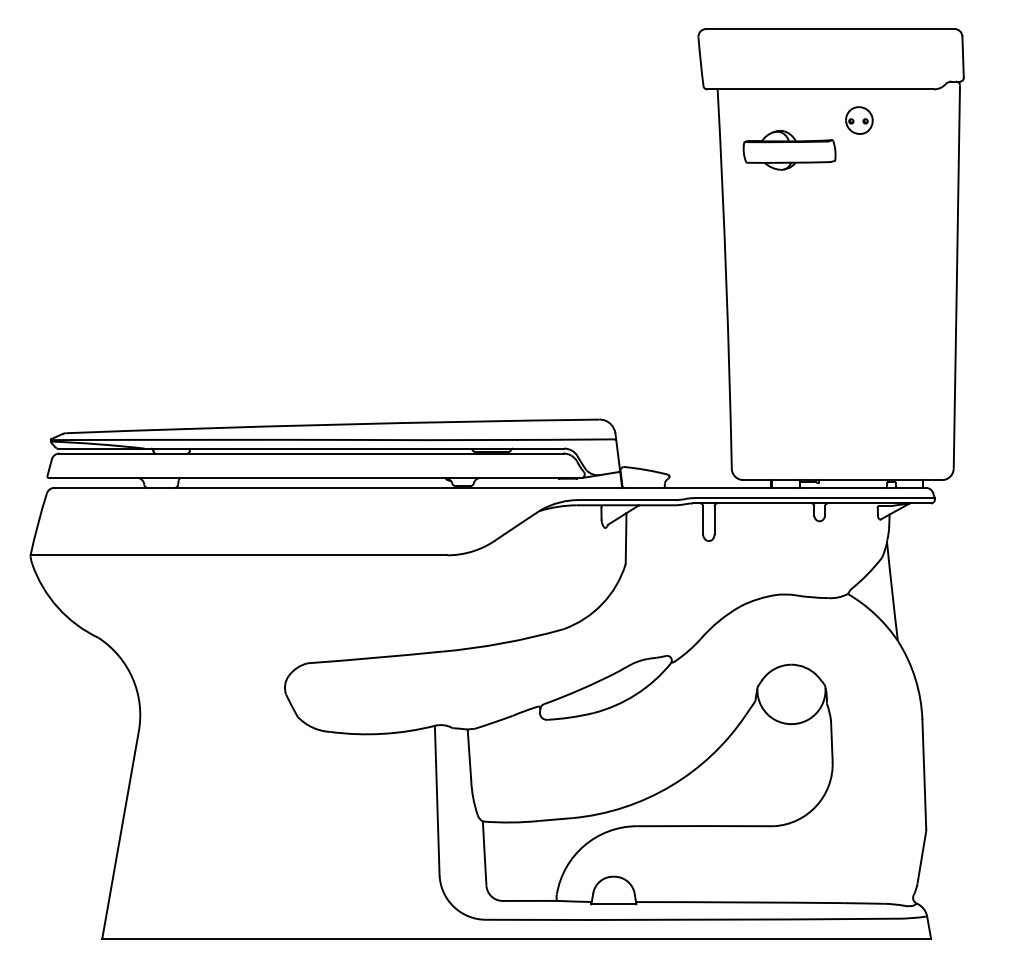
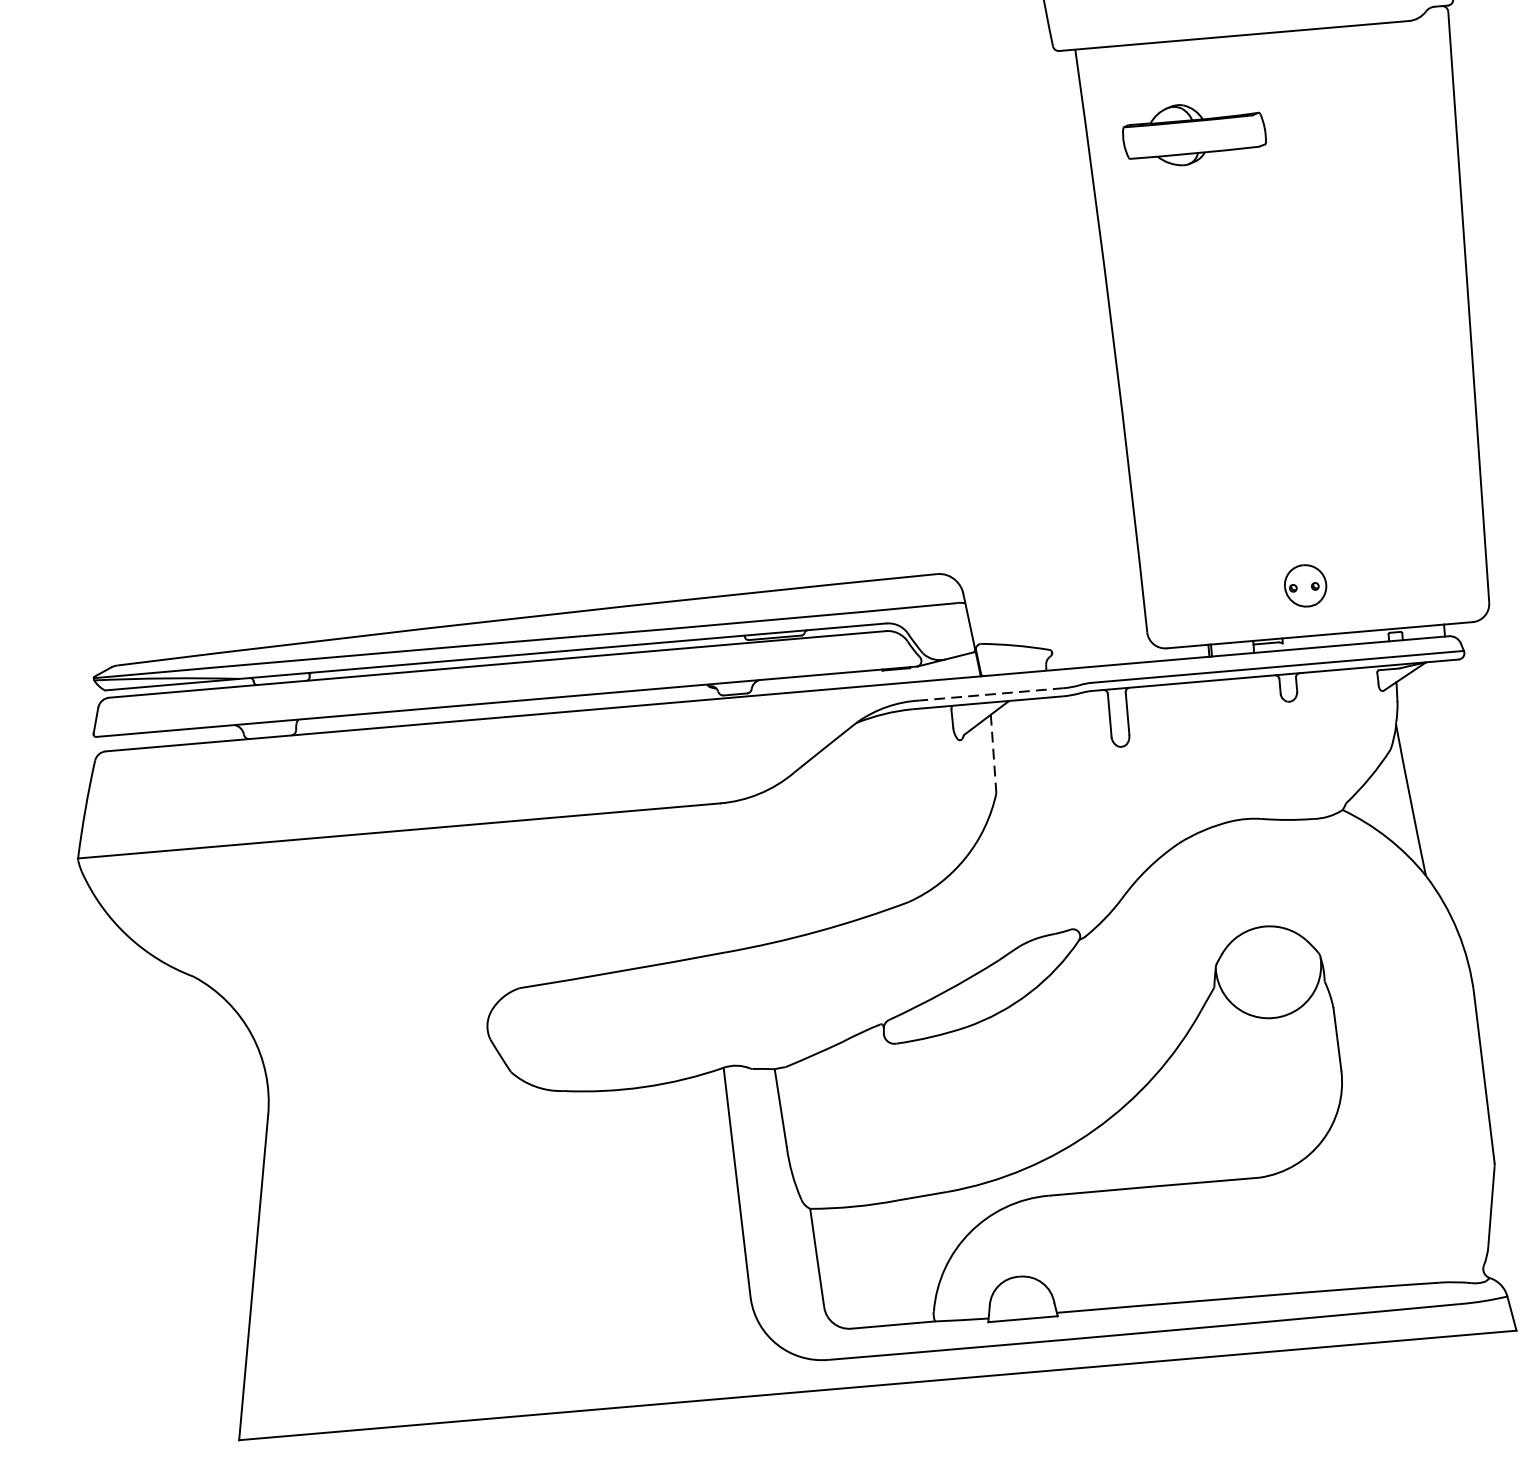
part: (859, 120) -> (1305, 585), moved
line: (628, 500) -> (992, 694), solid -> dashed
line: (626, 539) -> (994, 755), solid -> dashed

